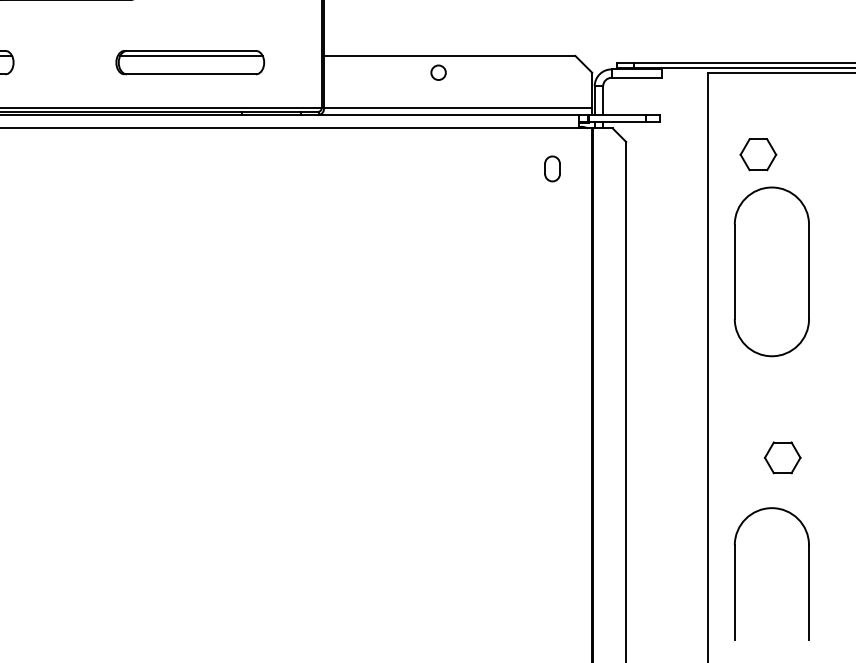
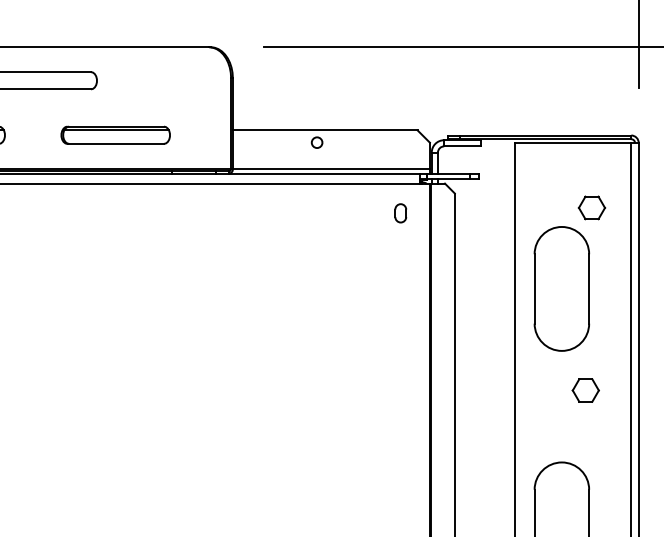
part: (189, 61) -> (115, 134), moved
part: (757, 154) -> (591, 207), moved
part: (782, 457) -> (585, 390), moved

